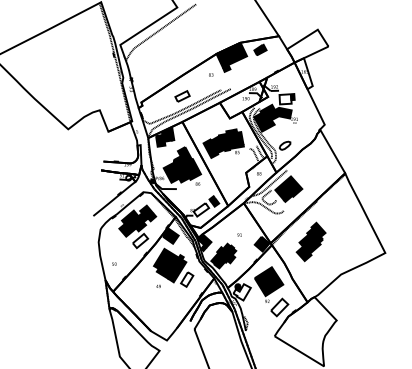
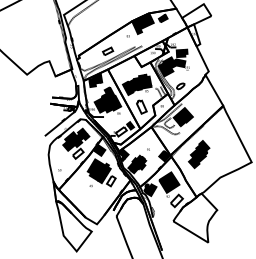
fill: (285, 99) -> (180, 53), added
part: (230, 175) -> (142, 107), added
fill: (241, 292) -> (149, 190), added

